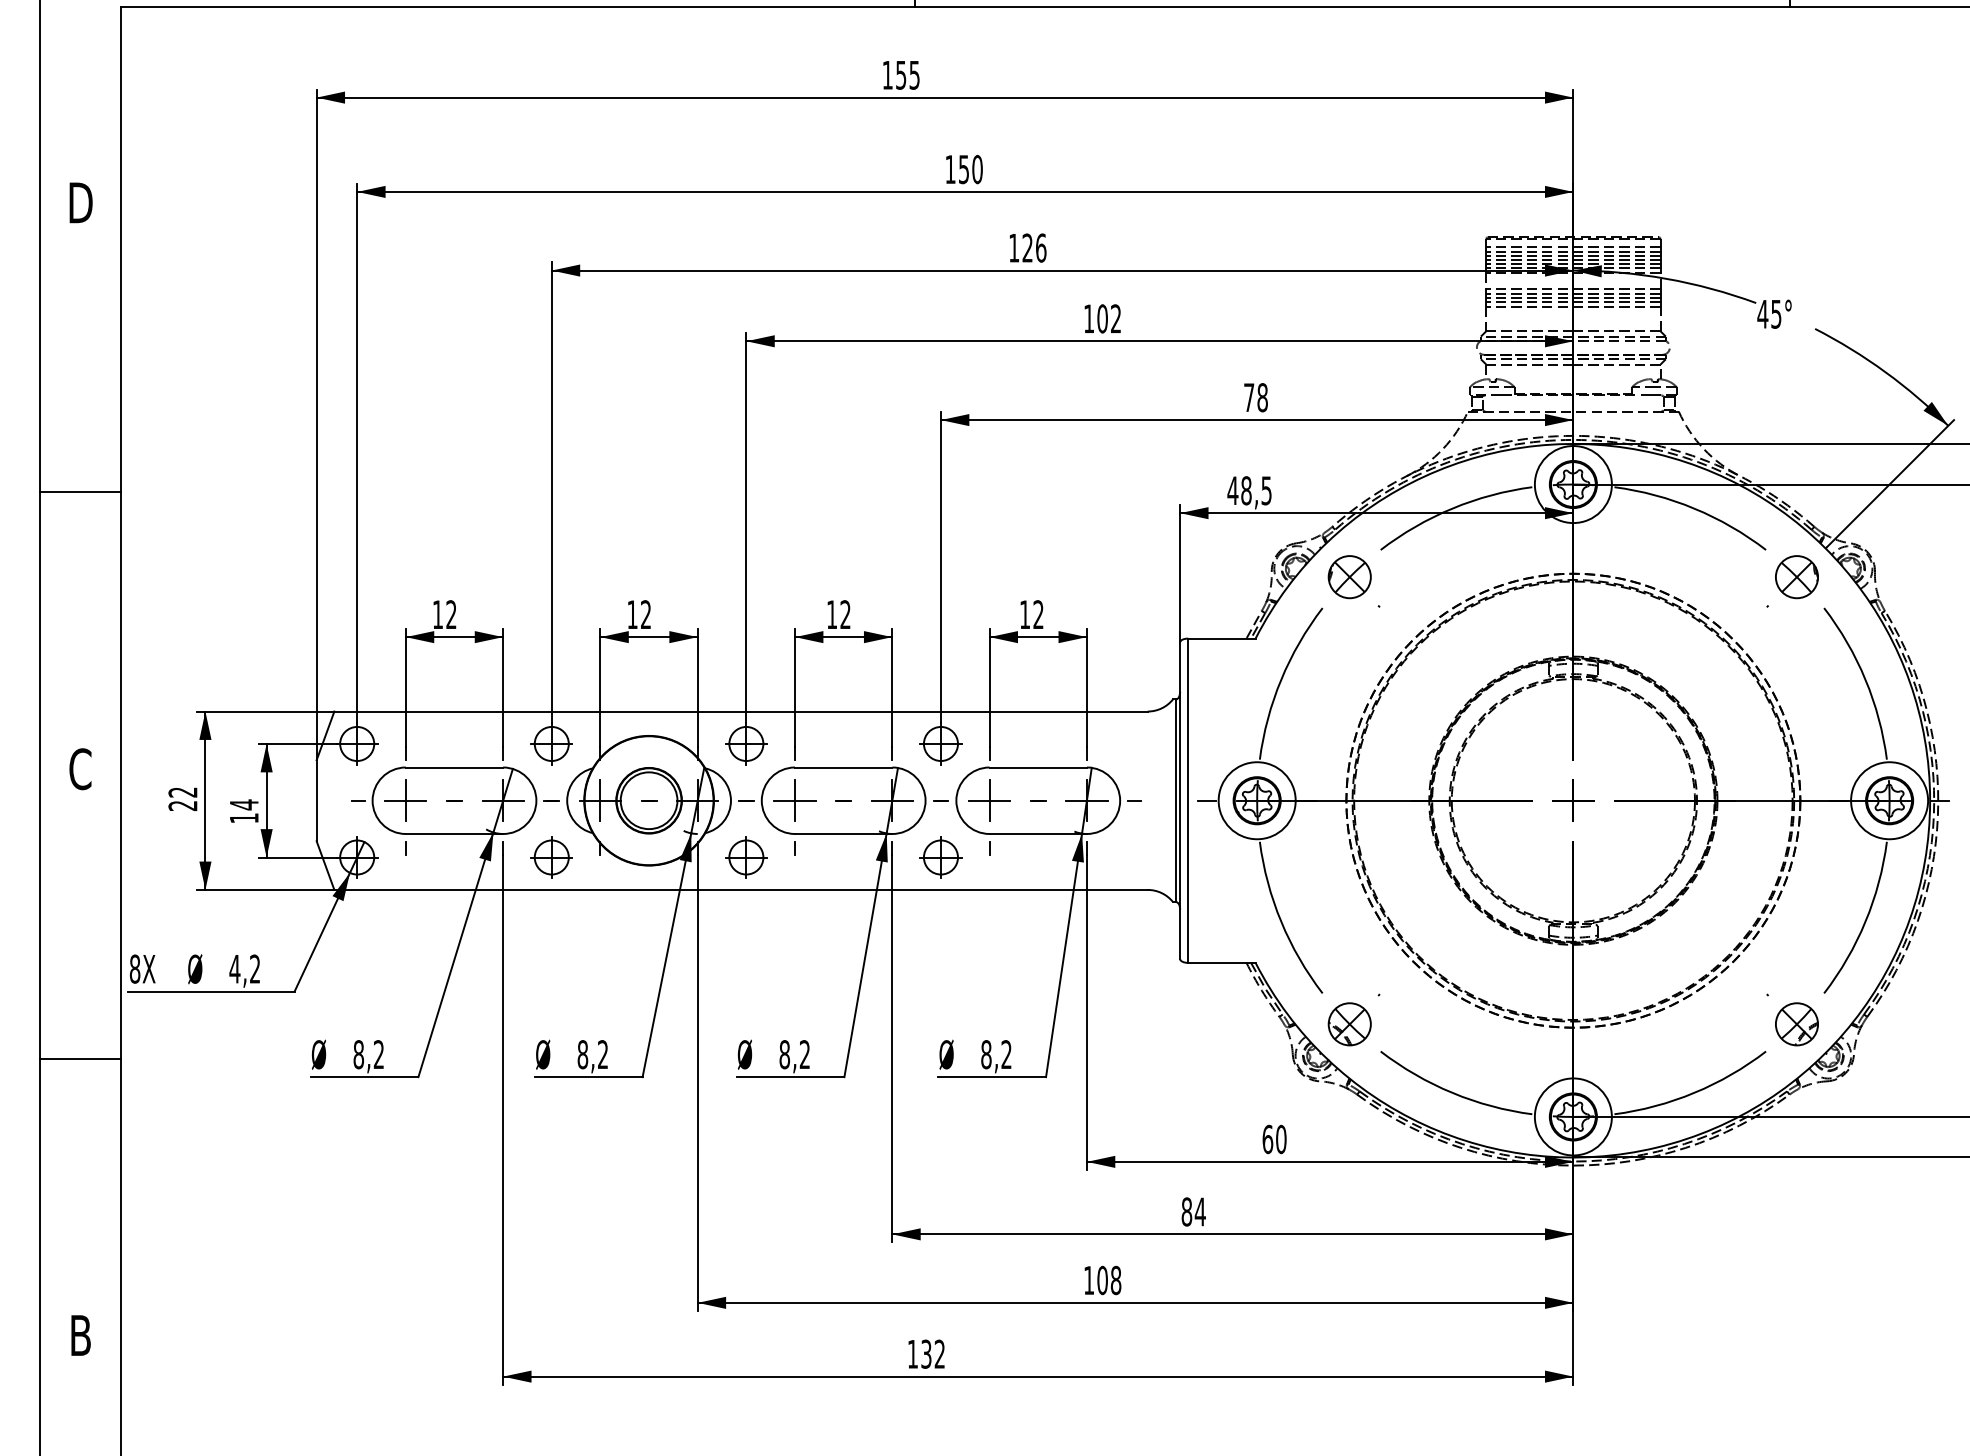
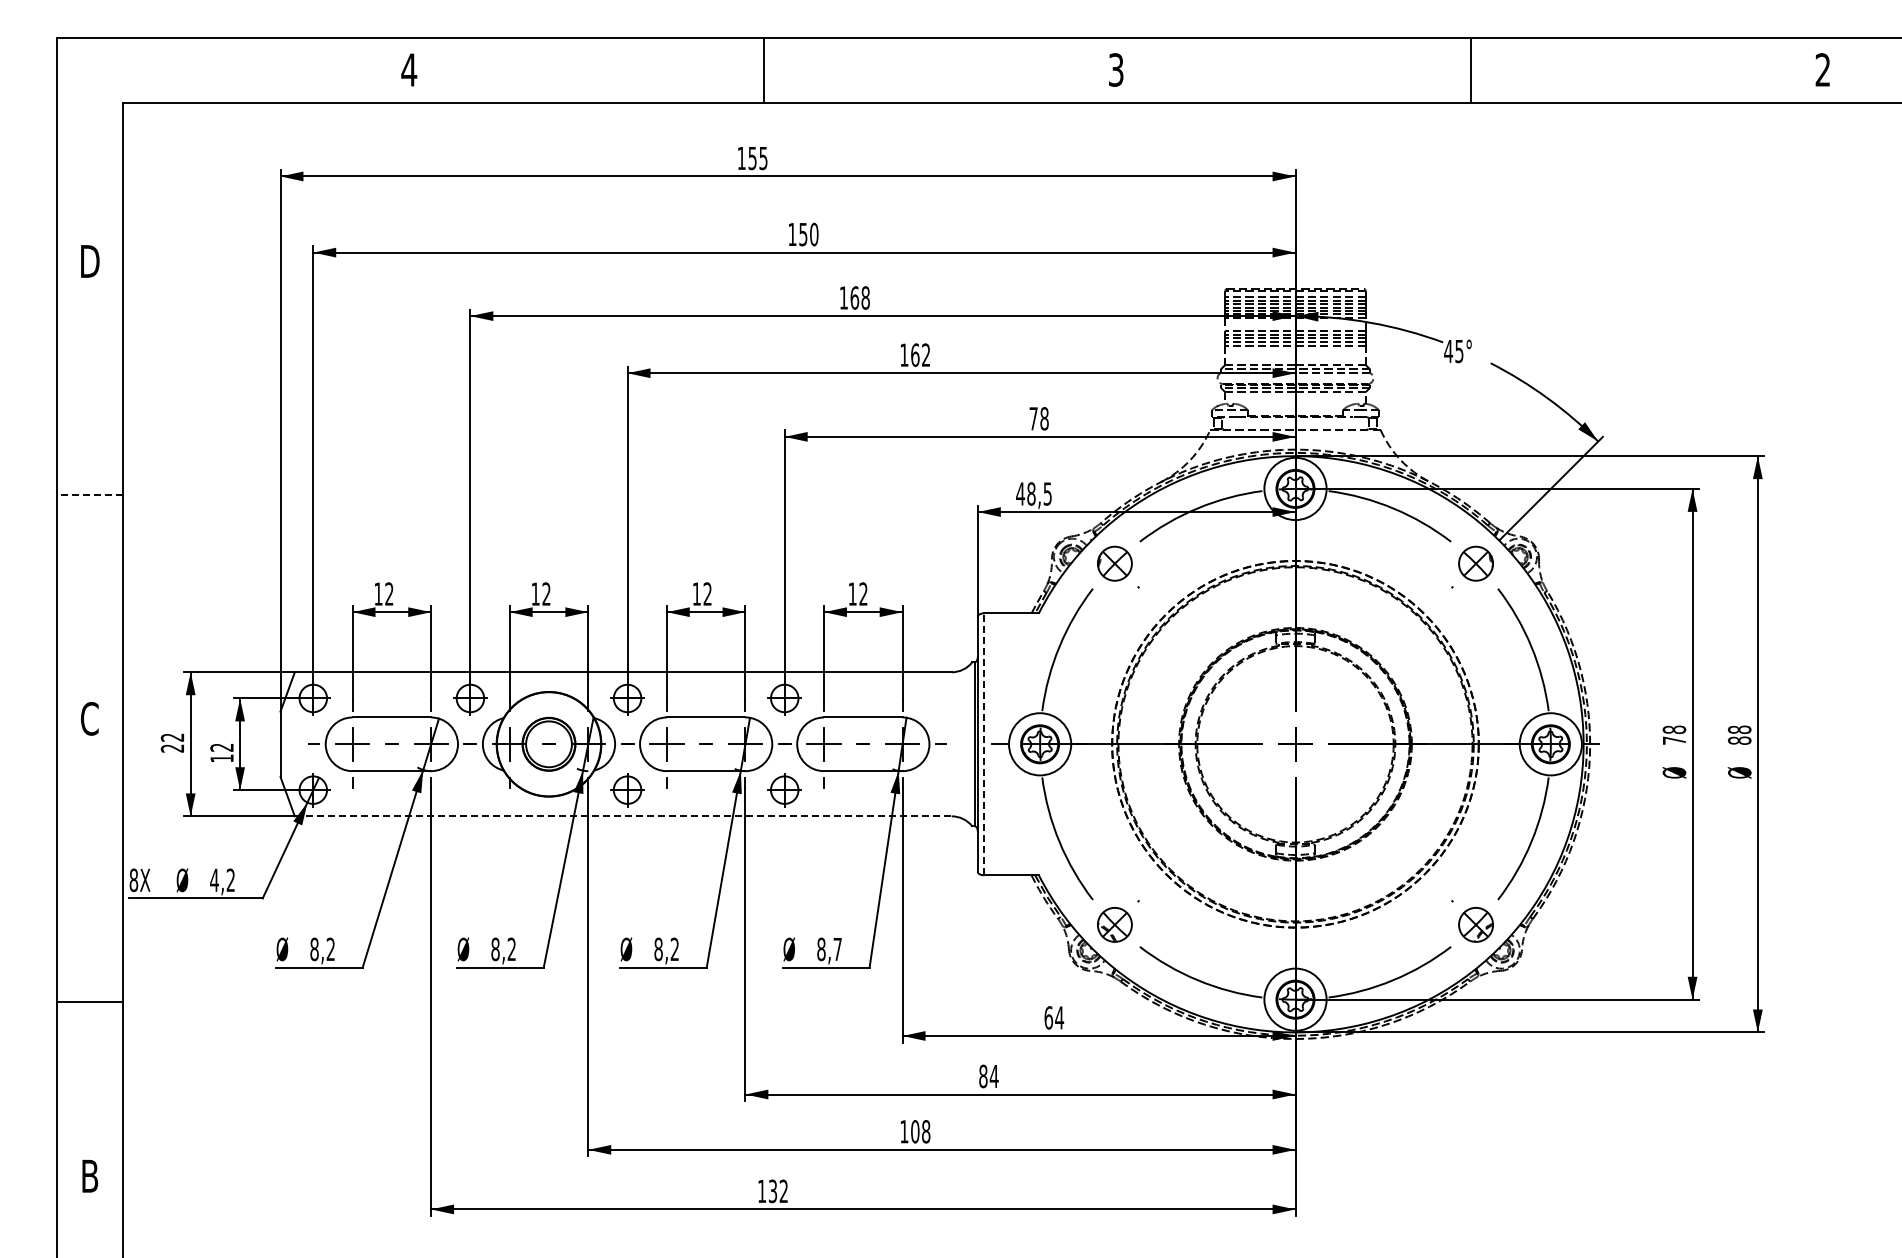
text: (1033, 247) -> (859, 297), 126 -> 168
text: (1102, 318) -> (915, 354), 102 -> 162
line: (80, 492) -> (89, 495), solid -> dashed
line: (1188, 800) -> (984, 744), solid -> dashed
text: (243, 804) -> (221, 747), 14 -> 12
part: (551, 857) -> (470, 790), removed
line: (741, 890) -> (623, 816), solid -> dashed
text: (1006, 1053) -> (837, 948), 8,2 -> 8,7
line: (80, 1058) -> (89, 1001), moved
text: (1281, 1138) -> (1059, 1017), 60 -> 64

